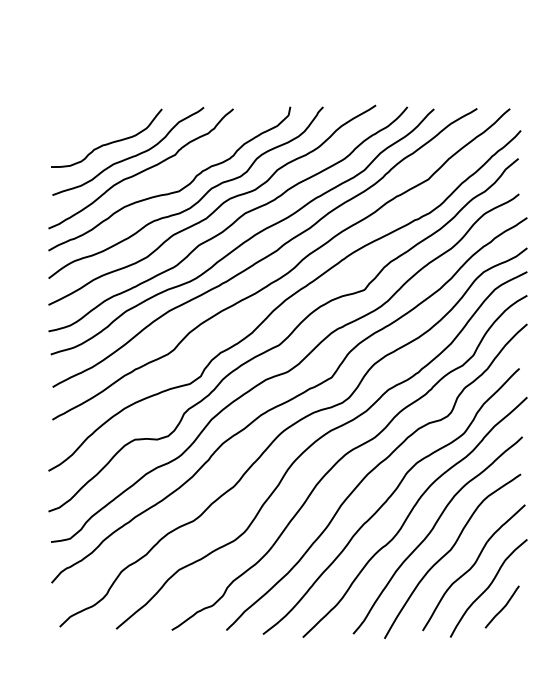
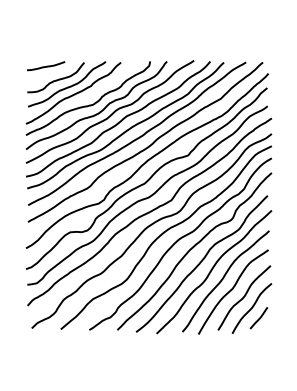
curve: (88, 116) -> (46, 66), added

